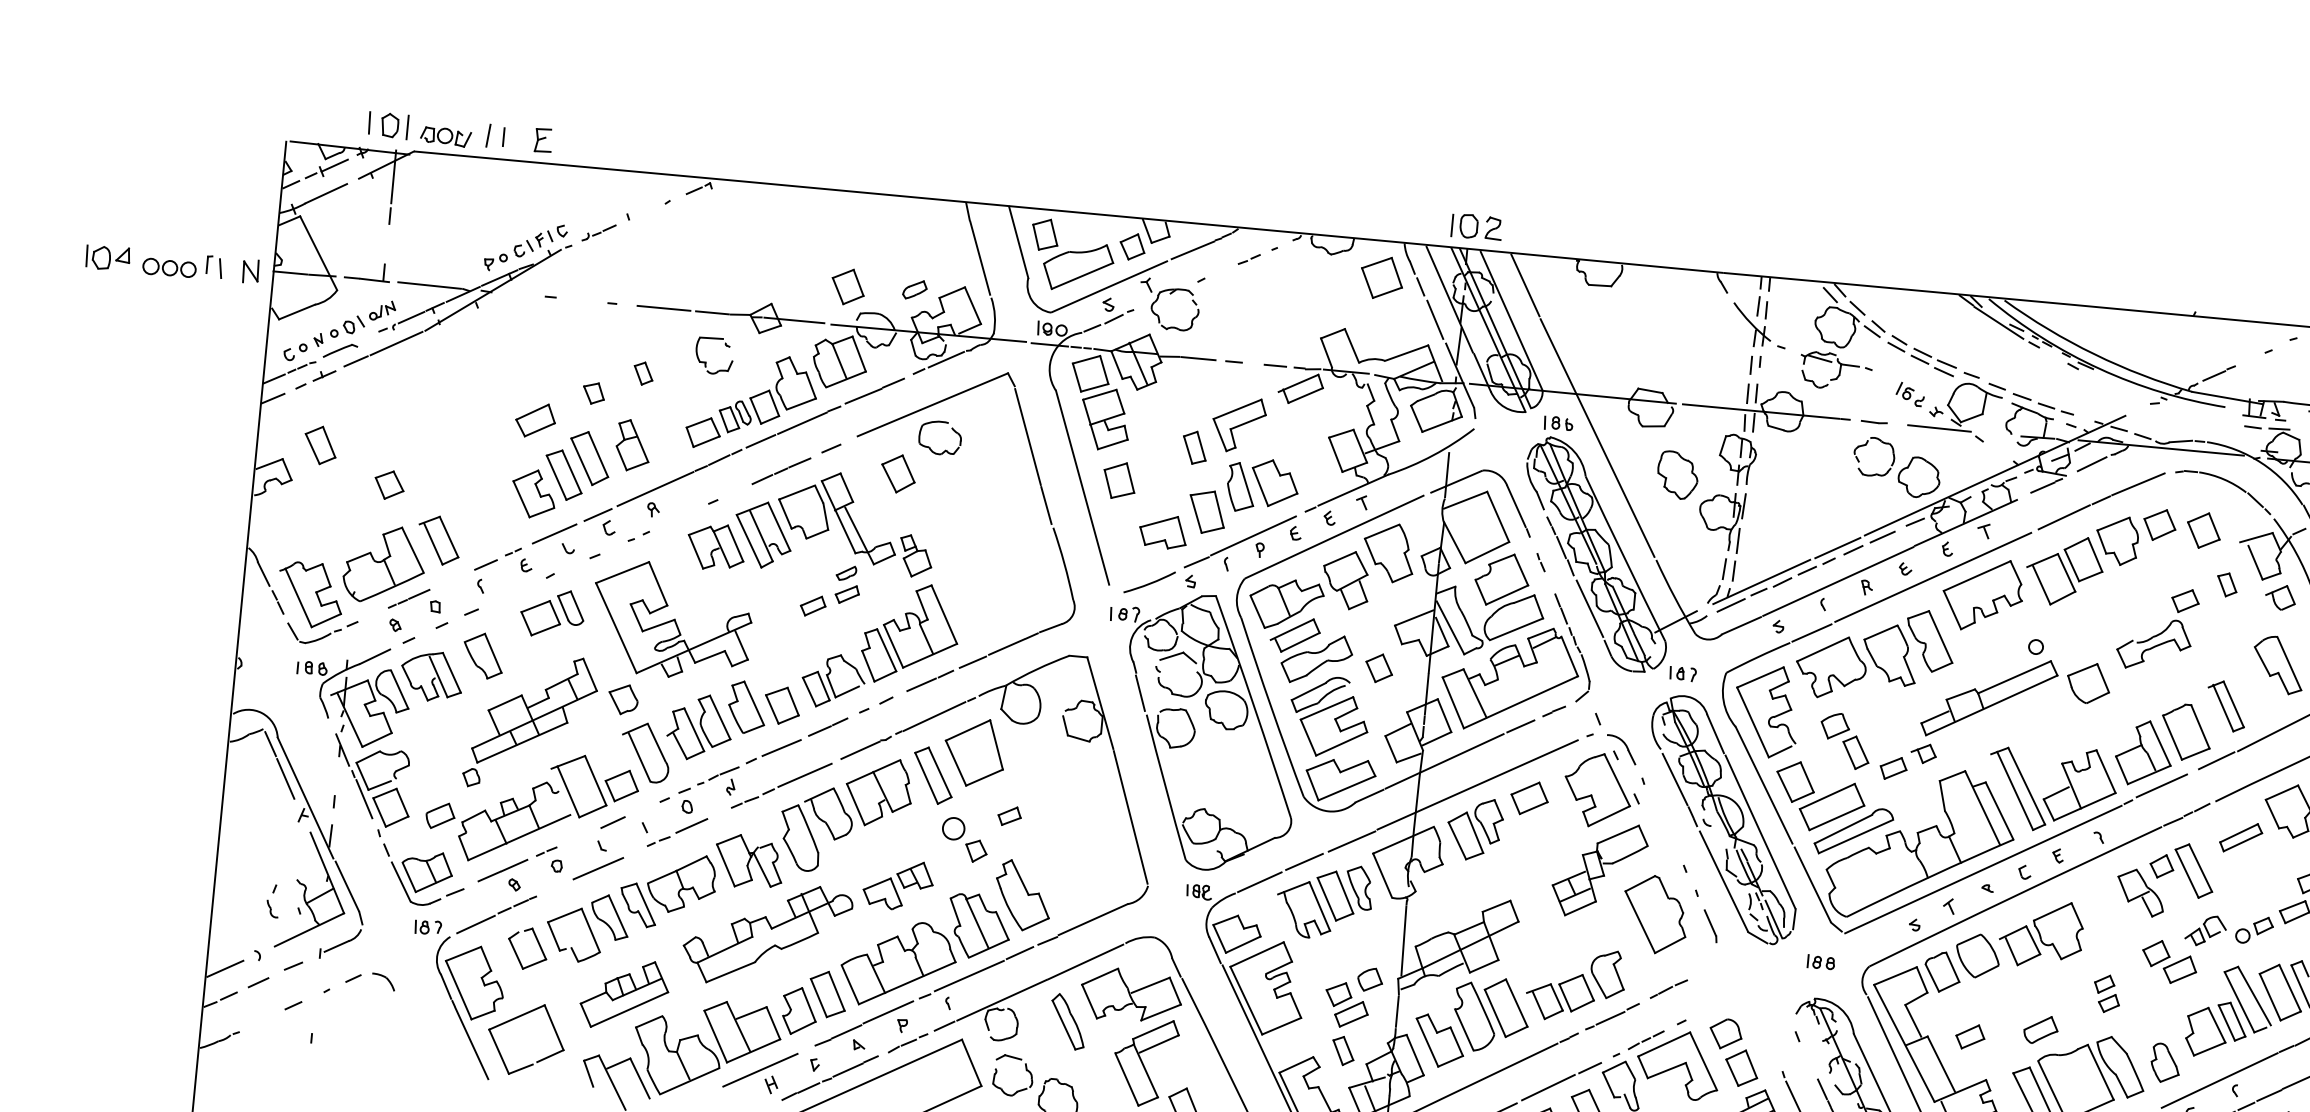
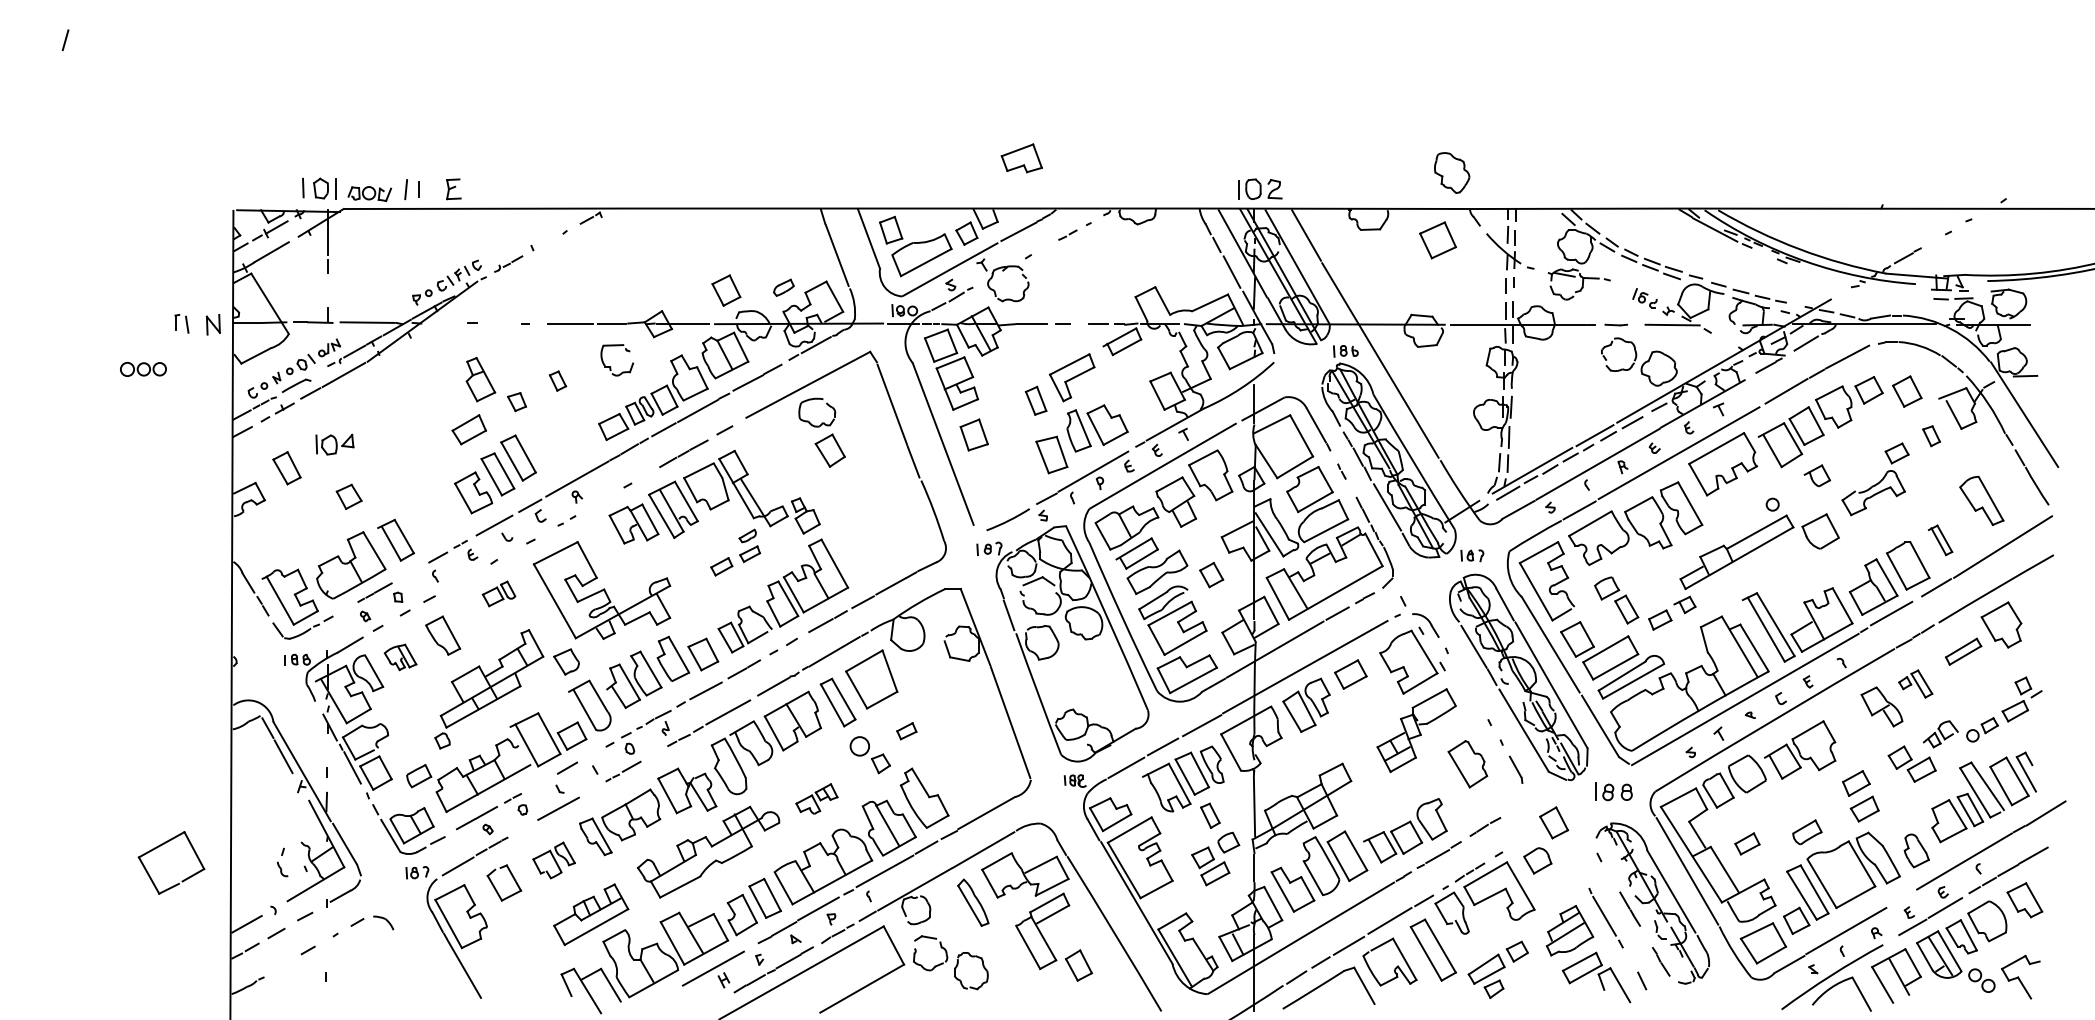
part: (107, 257) -> (334, 444), moved
part: (169, 268) -> (143, 369), moved
part: (1381, 277) -> (1437, 240), moved
part: (632, 445) -> (480, 379), moved
part: (897, 473) -> (829, 450), moved
part: (1678, 474) -> (1452, 172), moved
part: (1162, 531) -> (1021, 158), moved
part: (2280, 597) -> (1817, 475), moved
part: (551, 613) -> (498, 593), size x0.6
part: (431, 676) -> (400, 657), size x0.6
part: (2226, 706) -> (1940, 540), size x0.7
part: (677, 832) -> (623, 771), size x0.7
part: (2182, 869) -> (1915, 683), size x0.6
part: (897, 884) -> (816, 798), size x0.7
part: (1654, 914) -> (1467, 764), size x0.7
part: (586, 927) -> (553, 860), size x0.6
part: (1820, 961) -> (1613, 791), size x1.6
part: (2107, 993) -> (1861, 795), size x1.6
part: (514, 1020) -> (159, 847), moved
part: (1343, 1050) -> (1210, 815), moved
part: (1742, 1067) -> (1554, 822), moved

